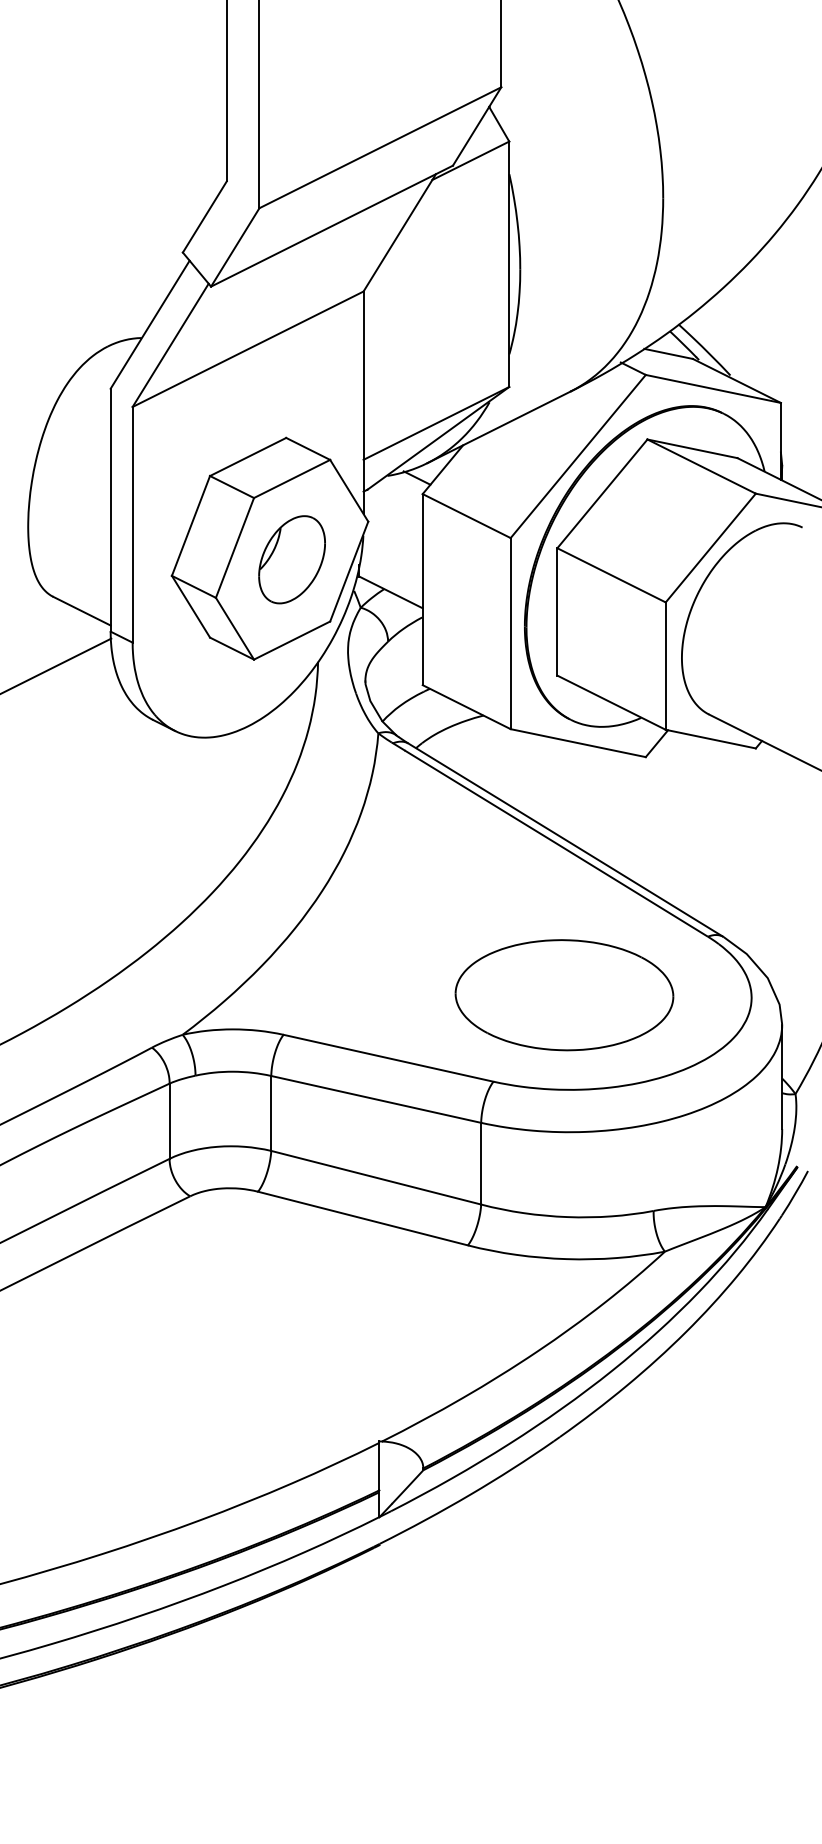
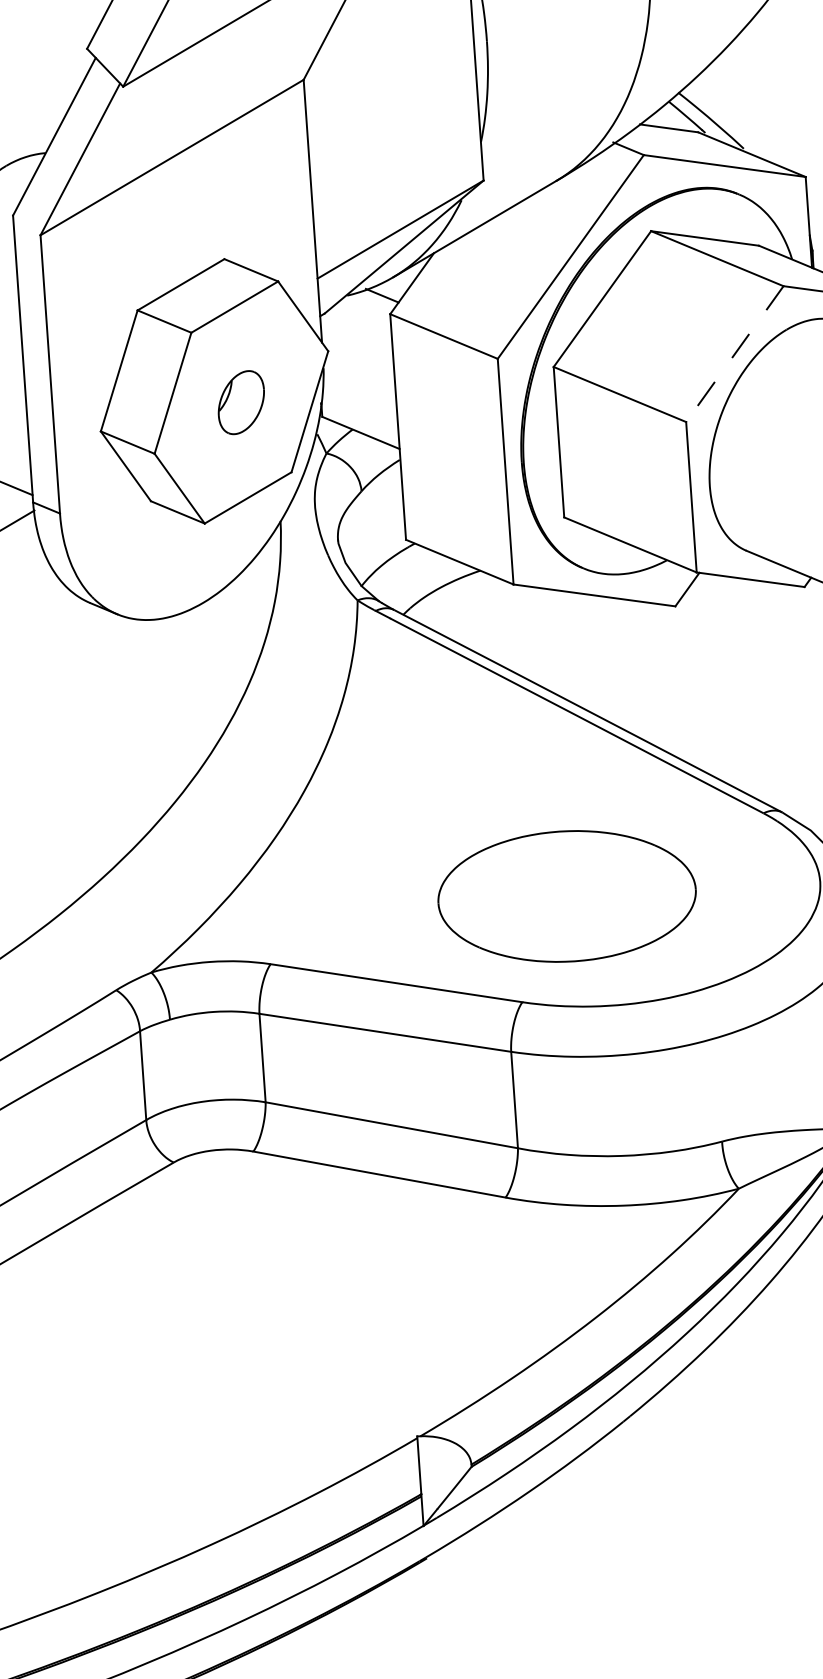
line: (710, 548) -> (734, 354), solid -> dashed
part: (291, 559) -> (240, 402), size x0.6
part: (564, 995) -> (567, 896), moved

